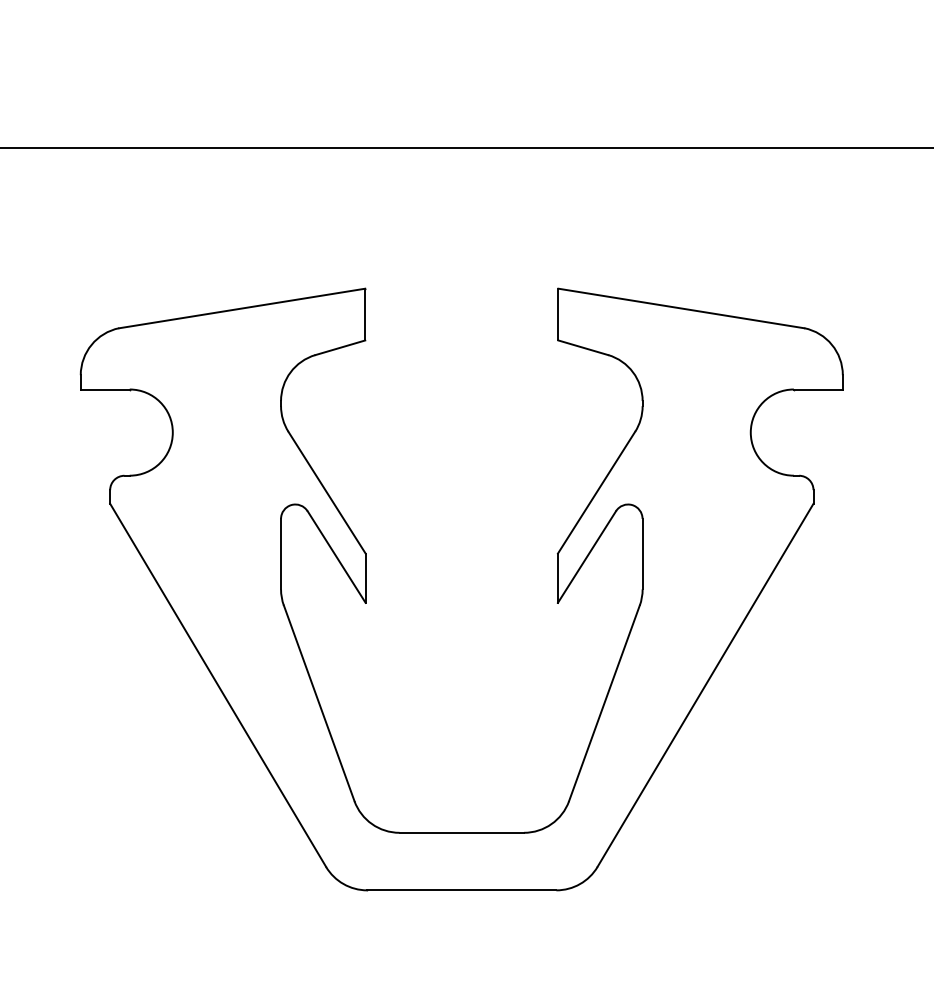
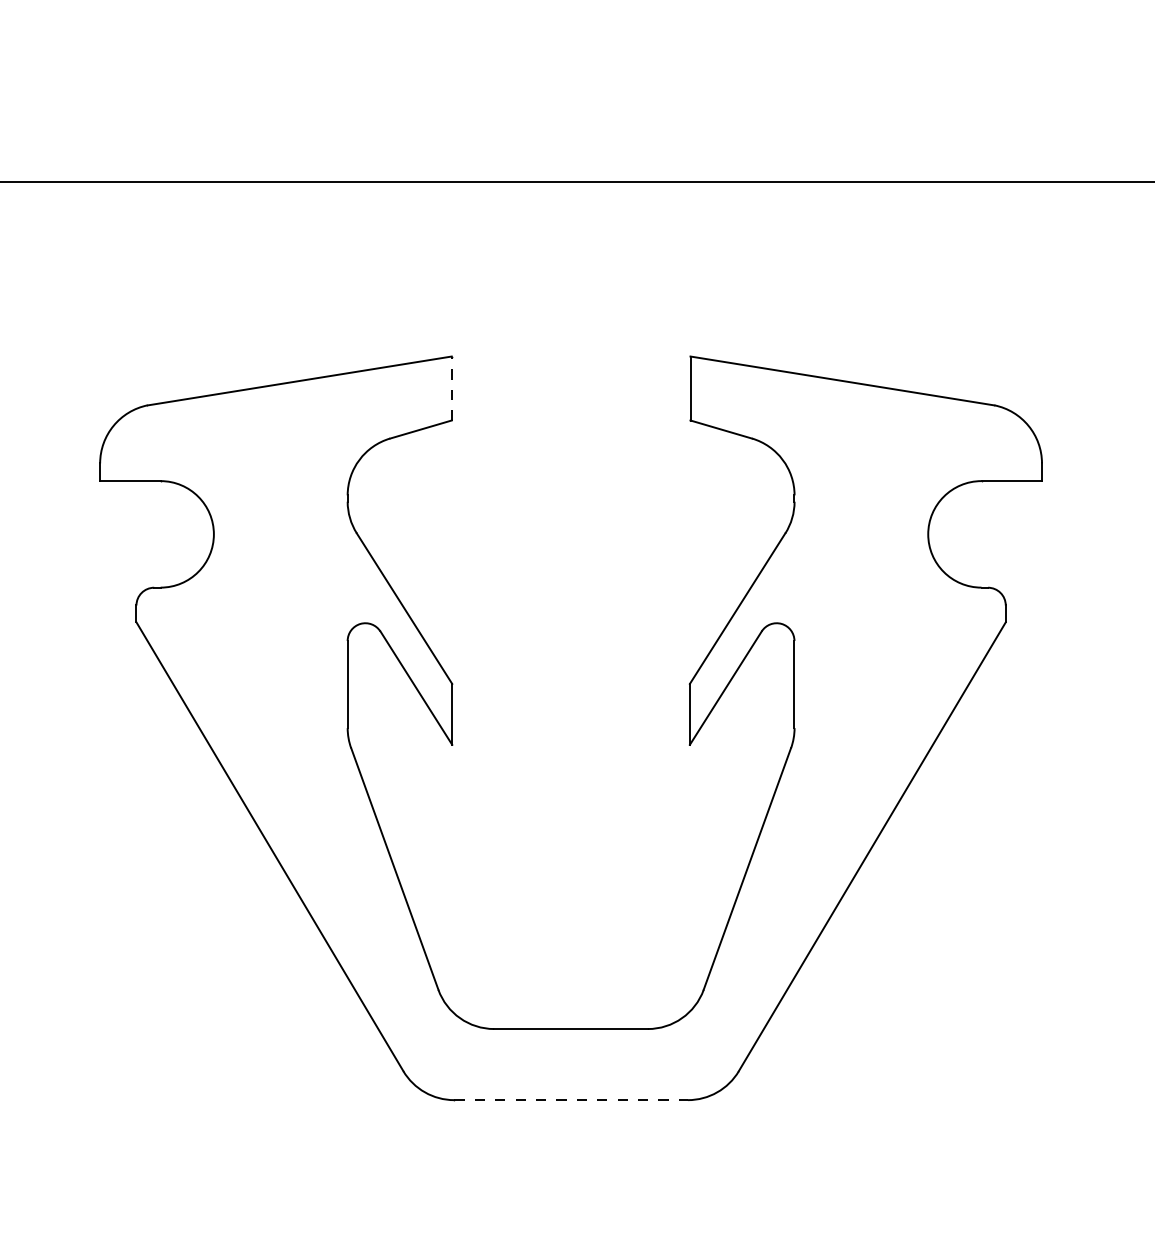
line: (365, 314) -> (451, 388), solid -> dashed
line: (462, 890) -> (571, 1100), solid -> dashed

